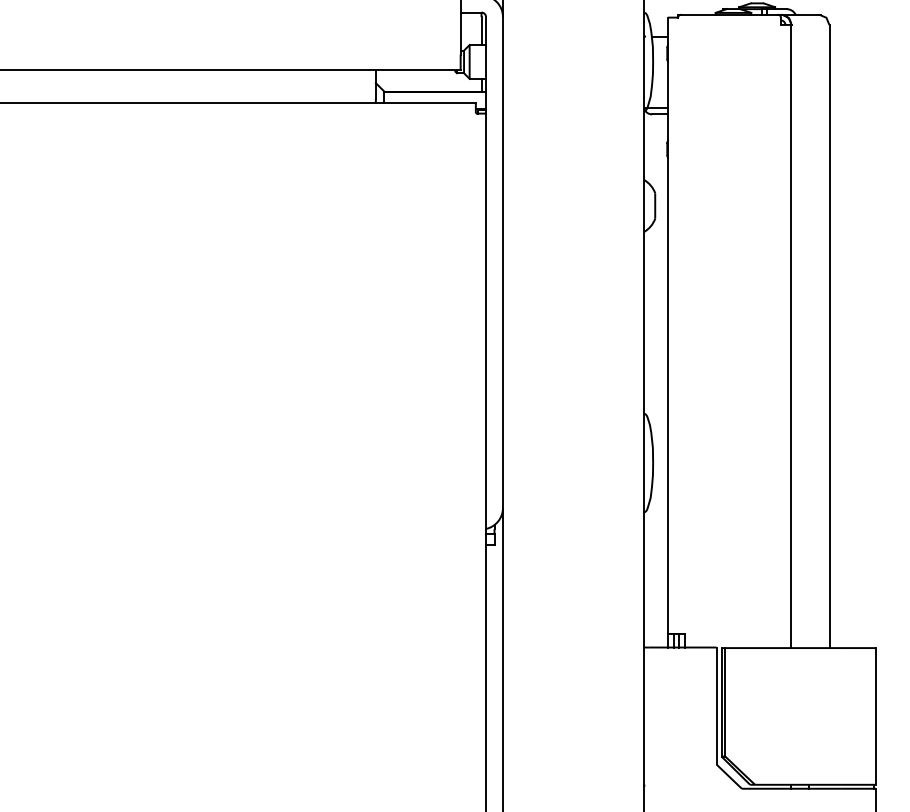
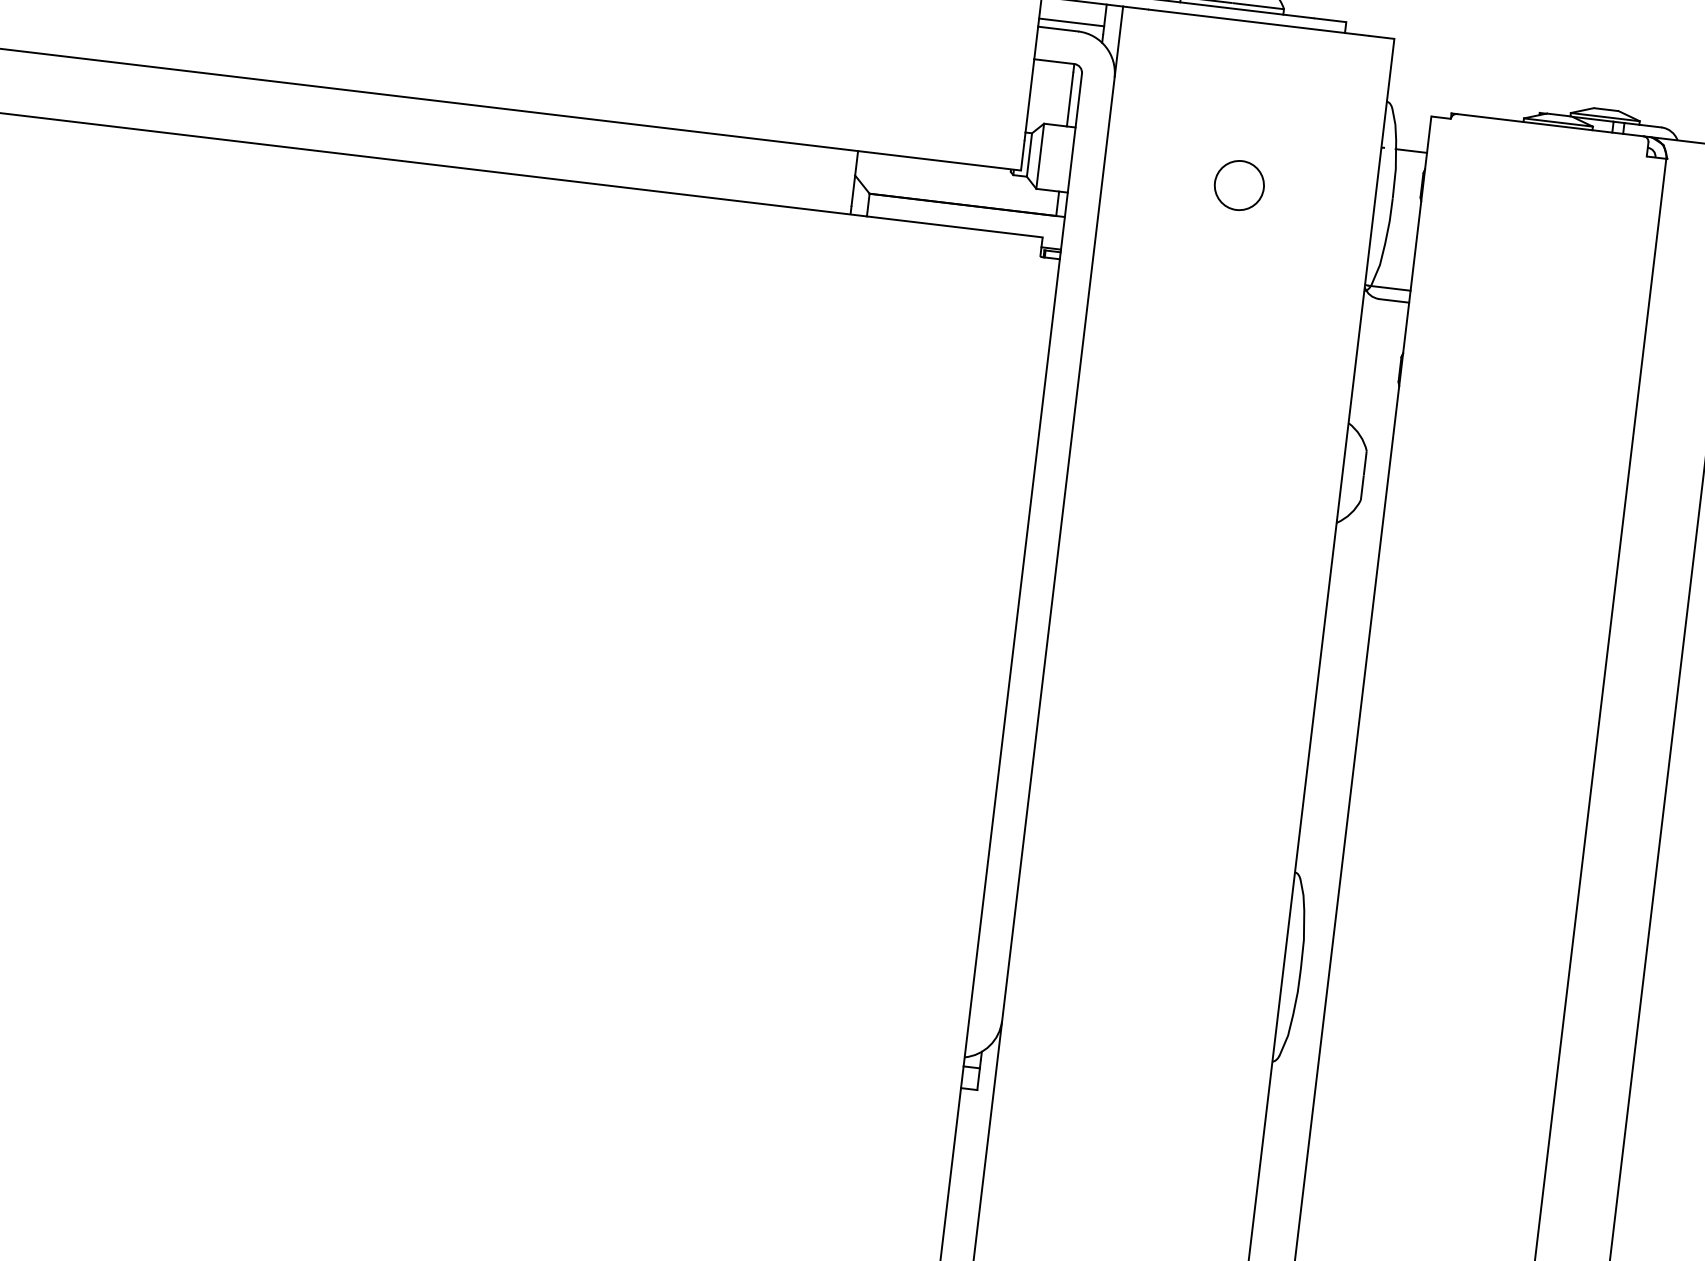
circle: (573, 64) -> (1239, 184), added

